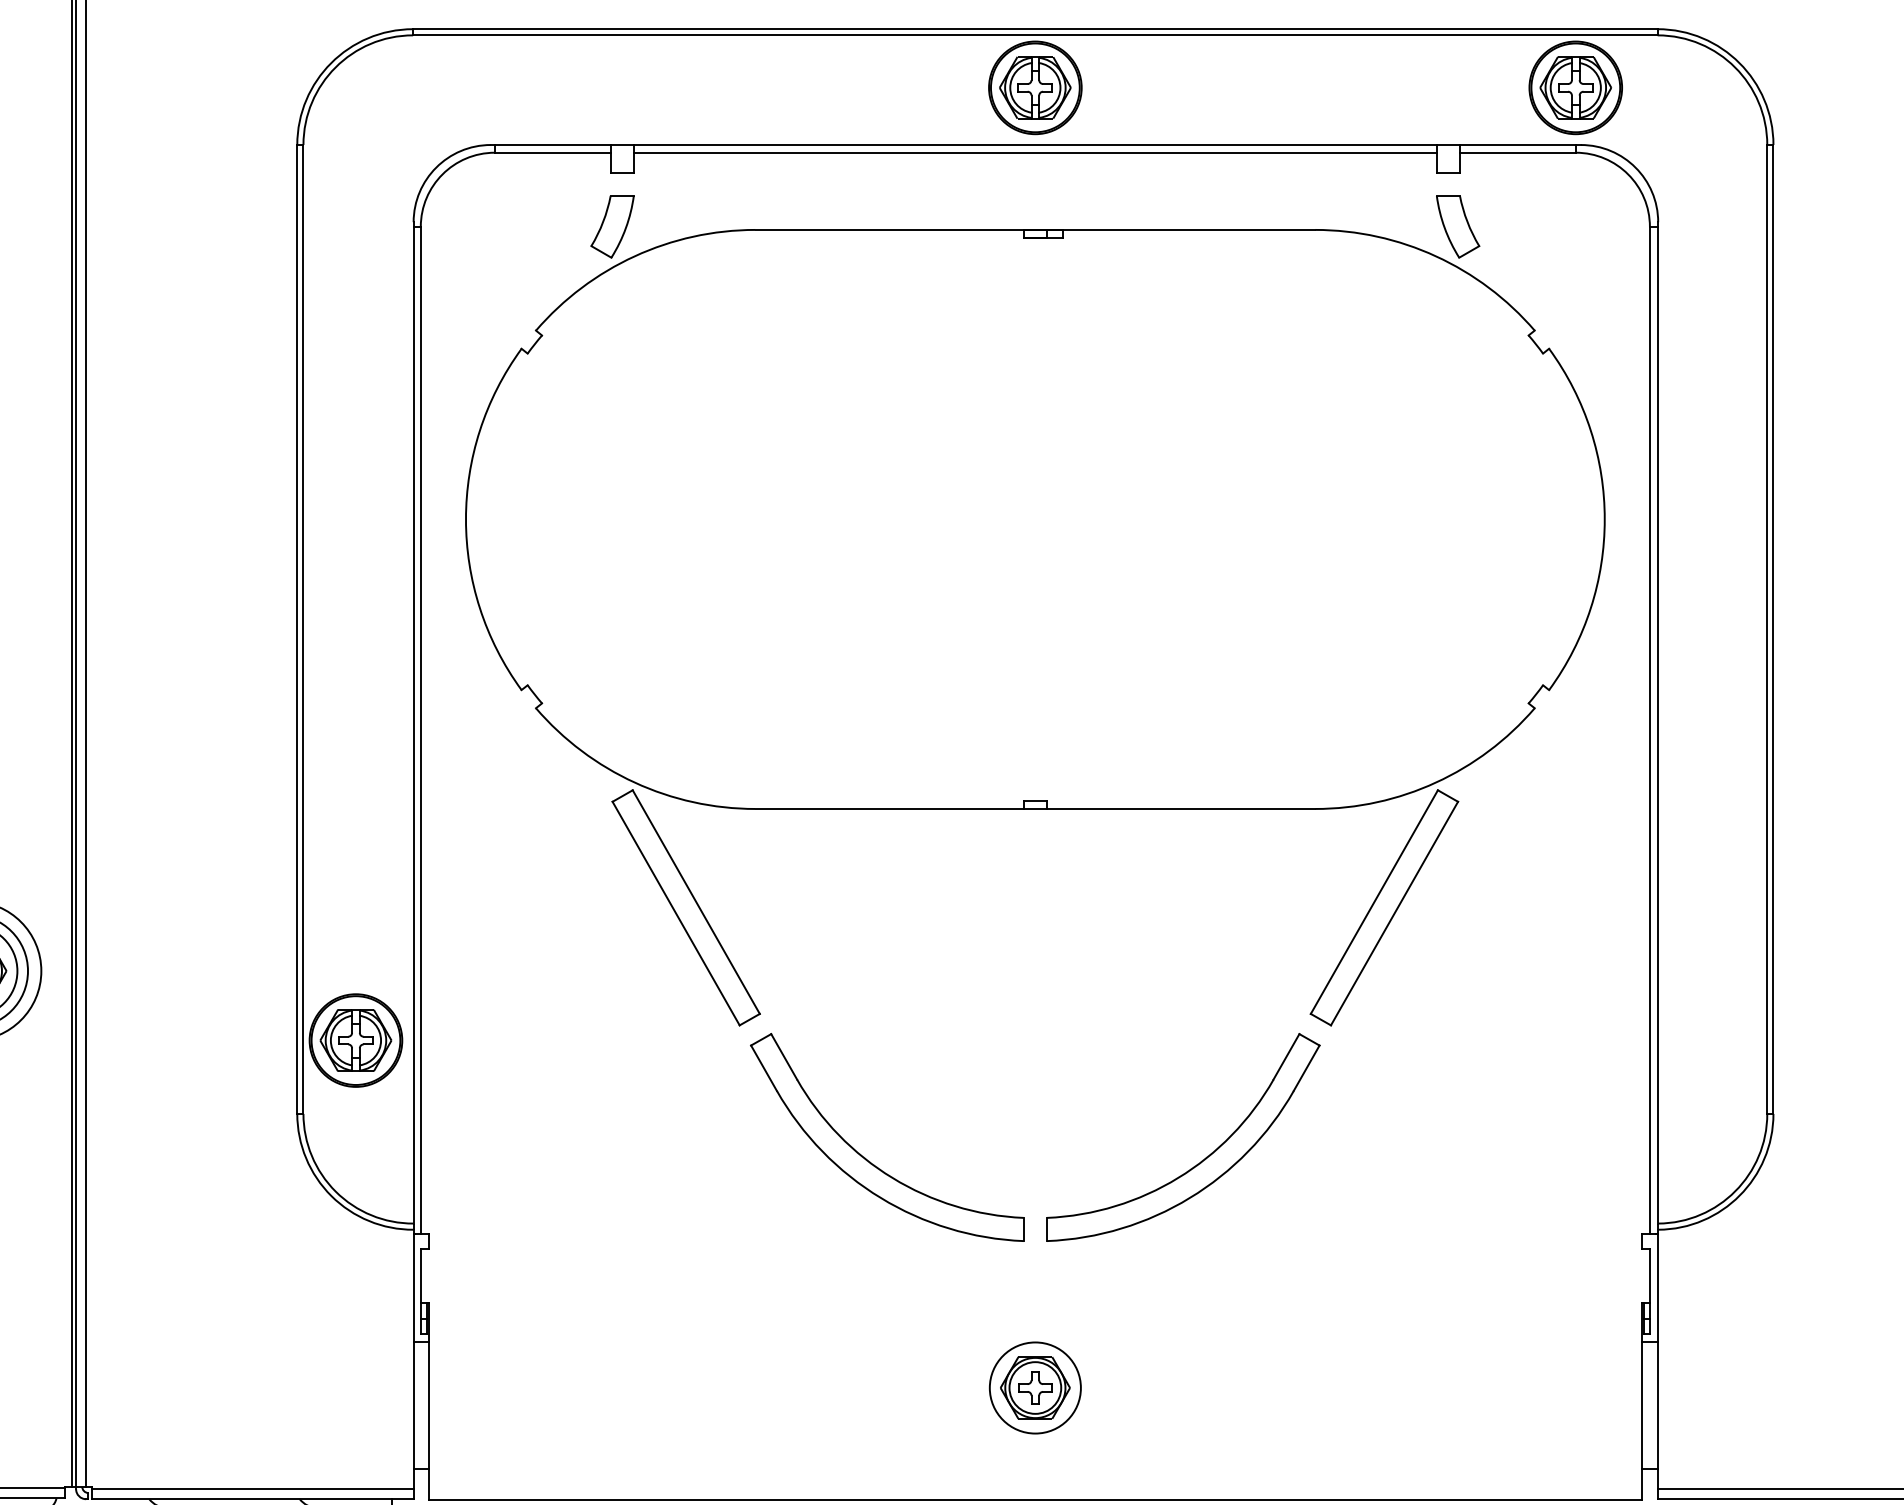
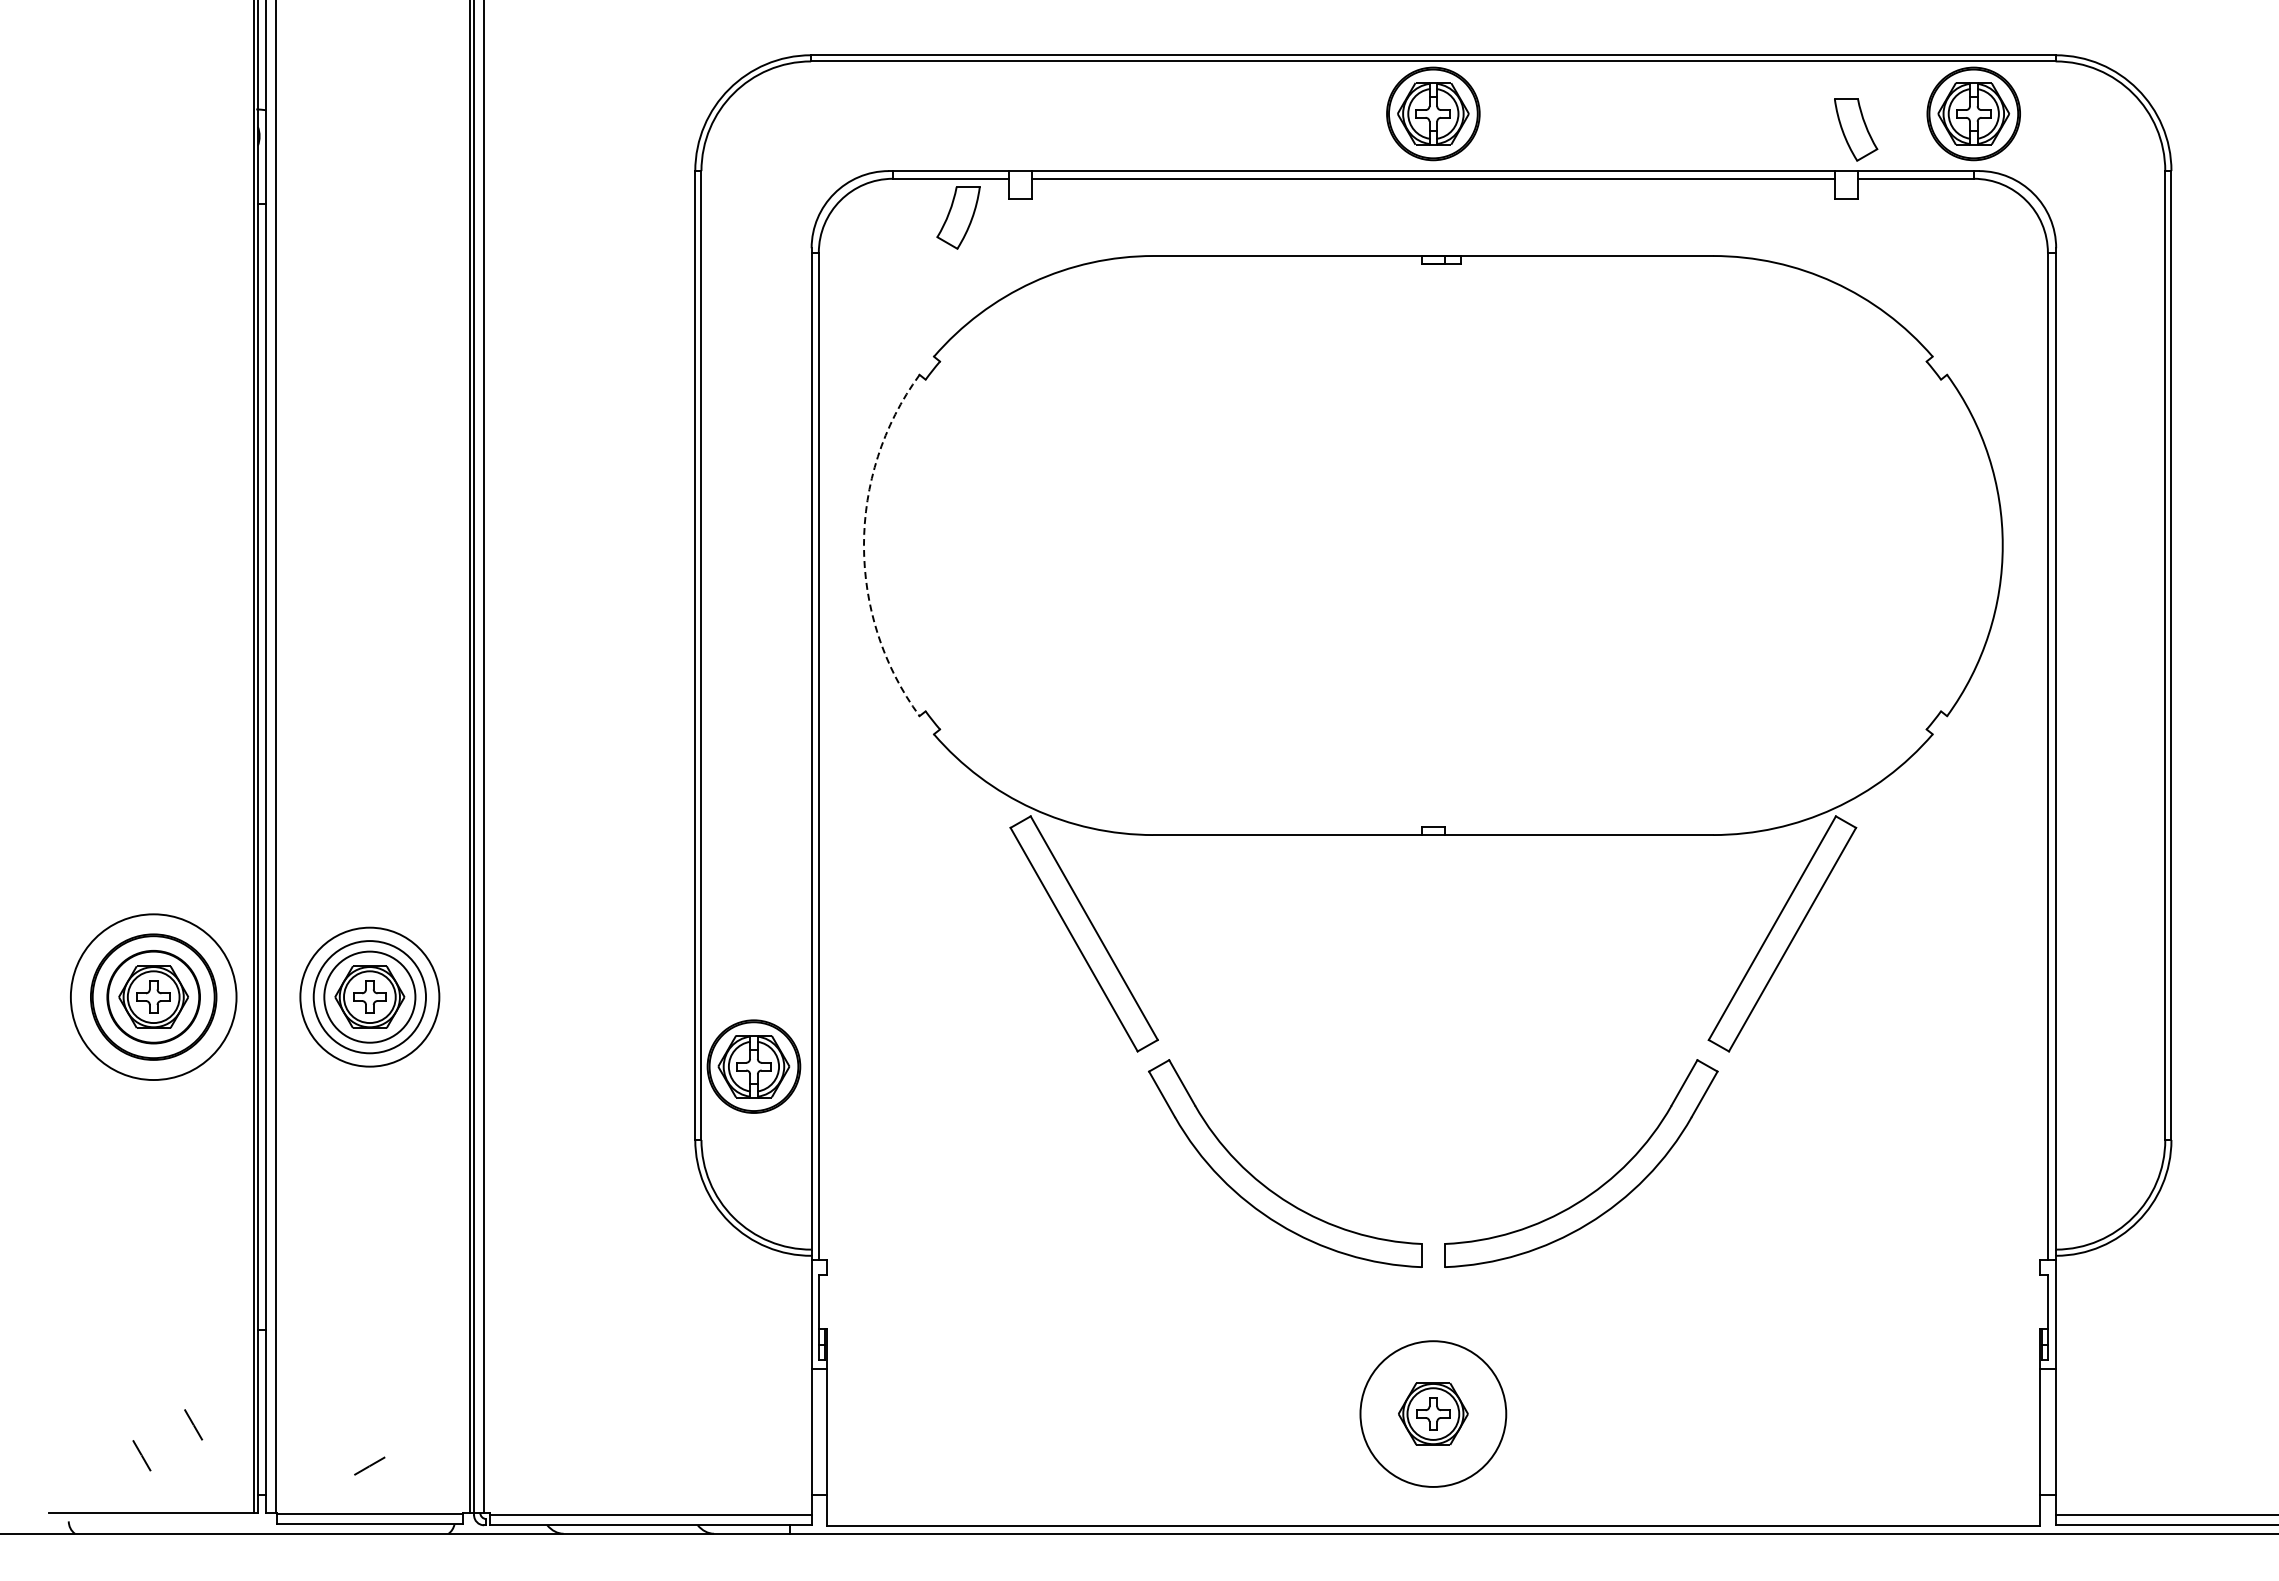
part: (612, 226) -> (958, 217), moved
part: (1458, 226) -> (1856, 129), moved
arc: (465, 519) -> (863, 545), solid -> dashed
circle: (1034, 1387) -> (1432, 1413), size x1.6

